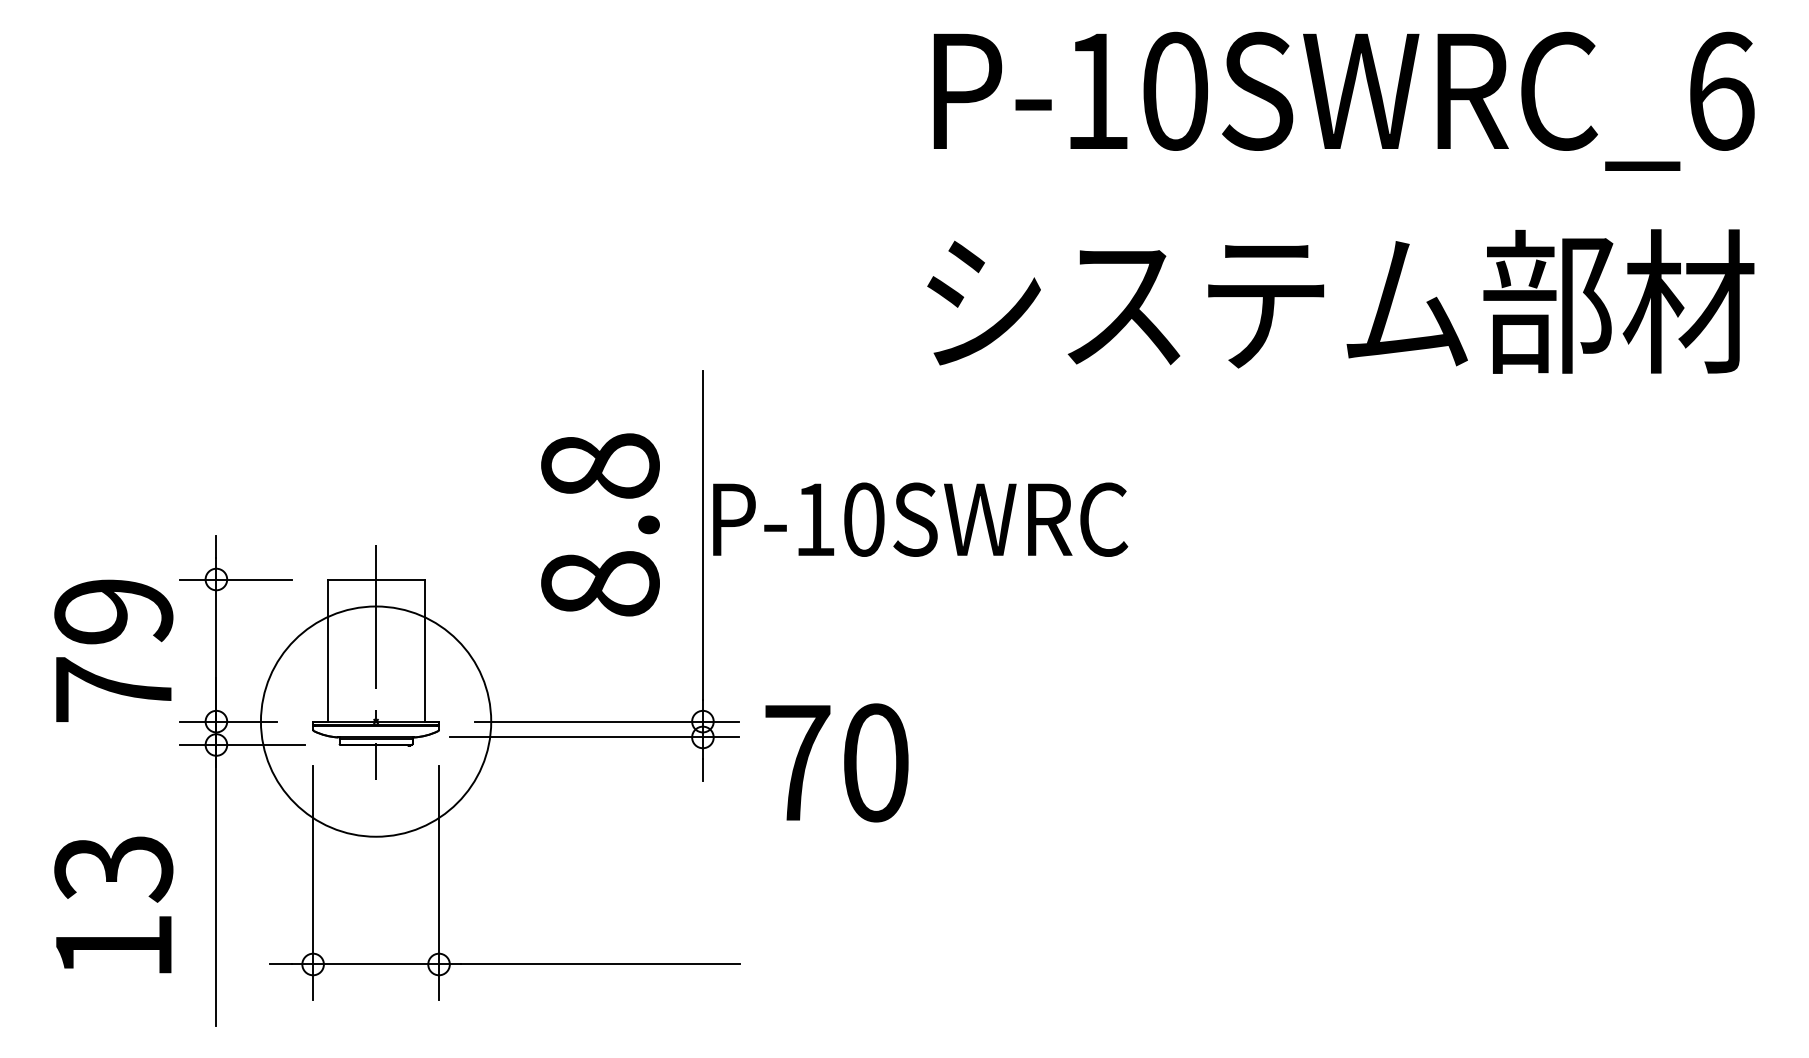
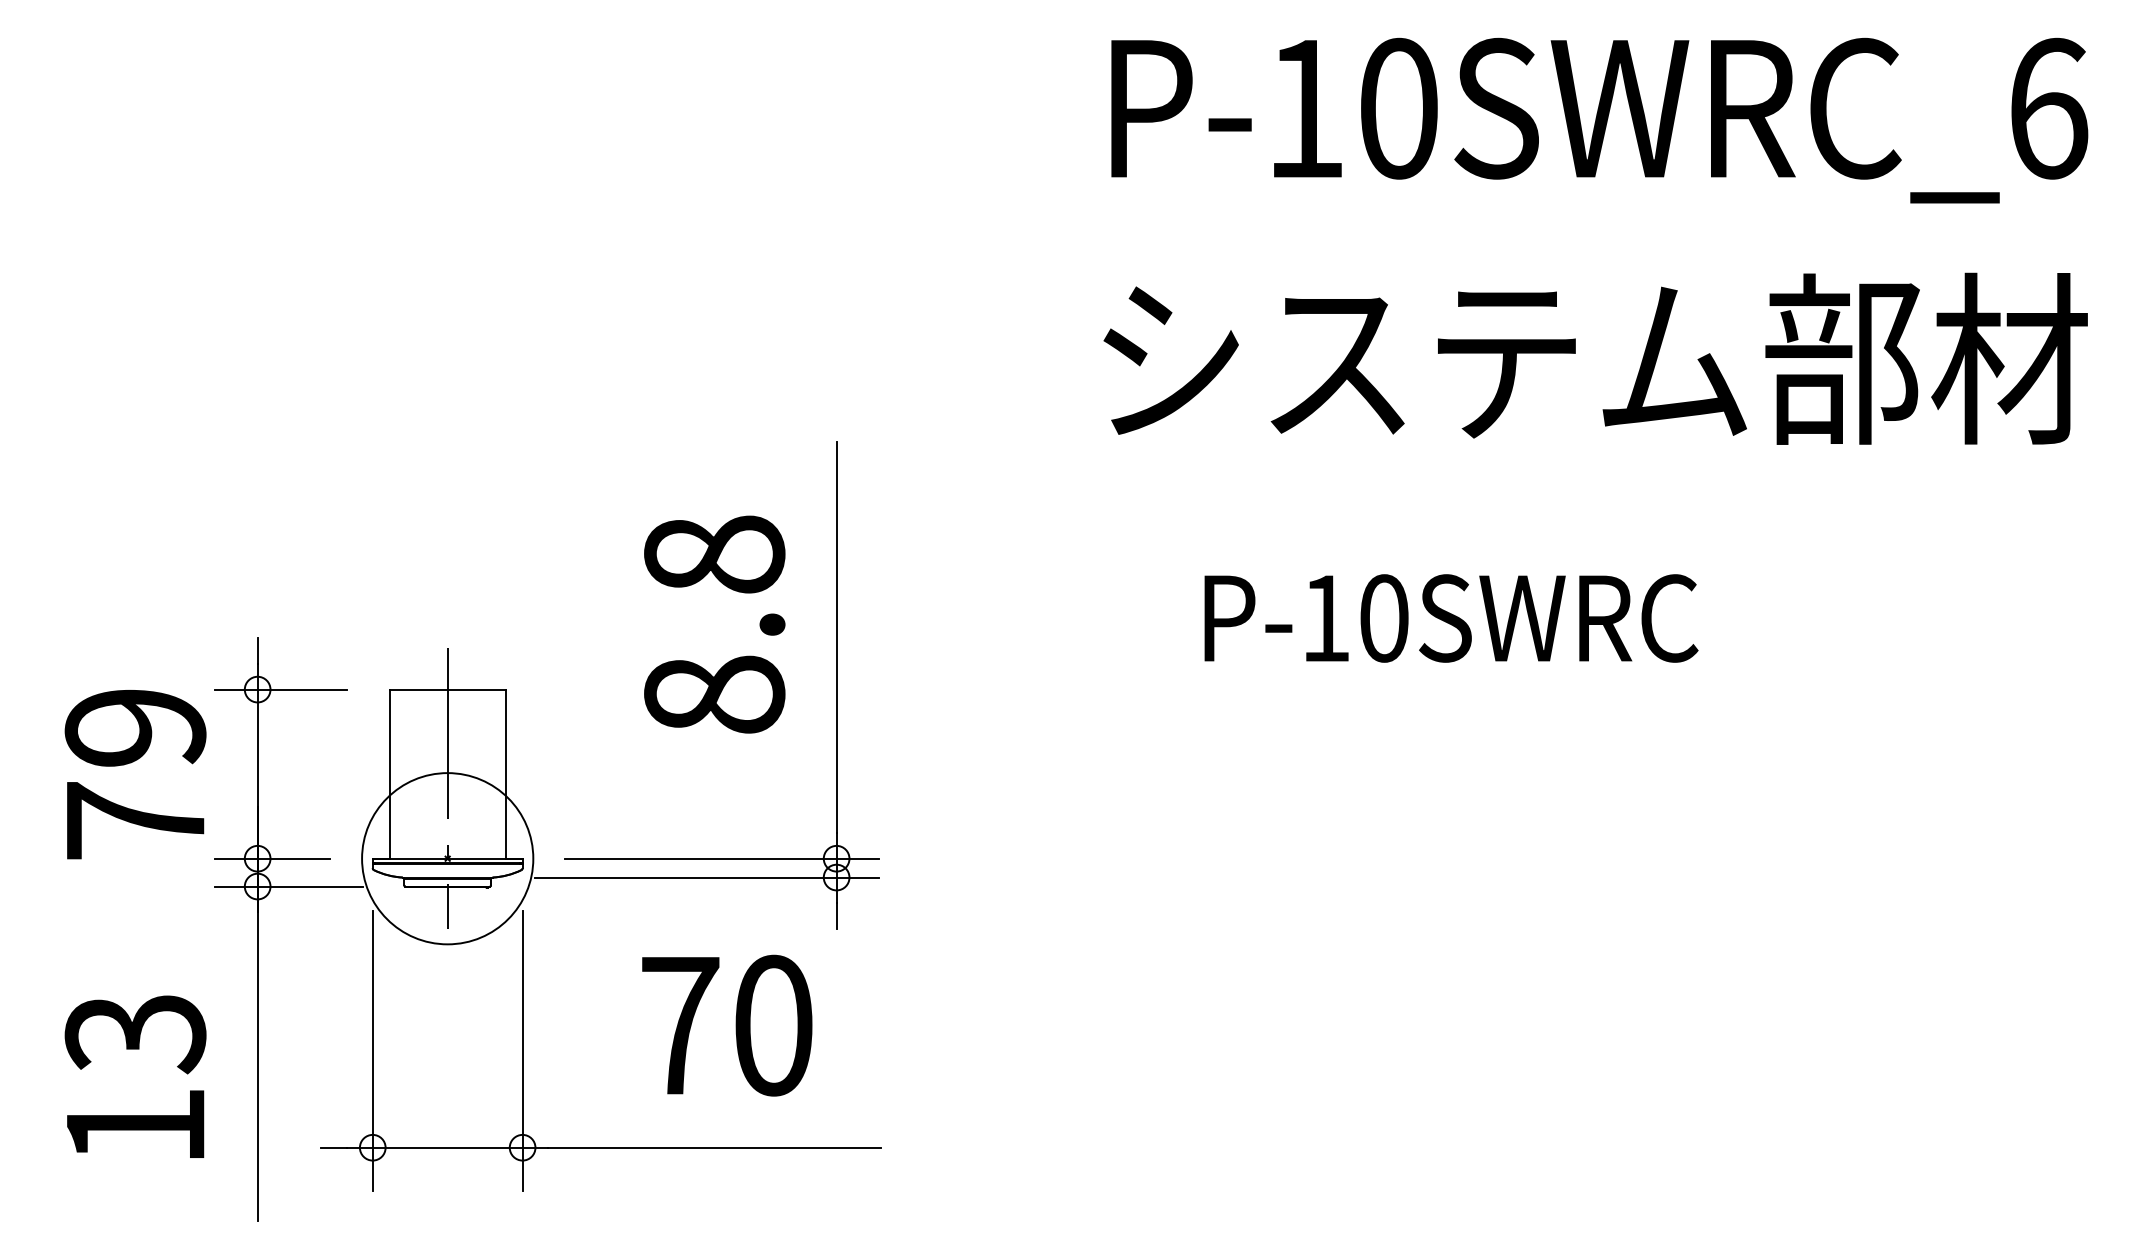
text: (920, 519) -> (1451, 618), moved
circle: (376, 721) -> (448, 858), size x0.62
text: (836, 762) -> (726, 1025), moved

